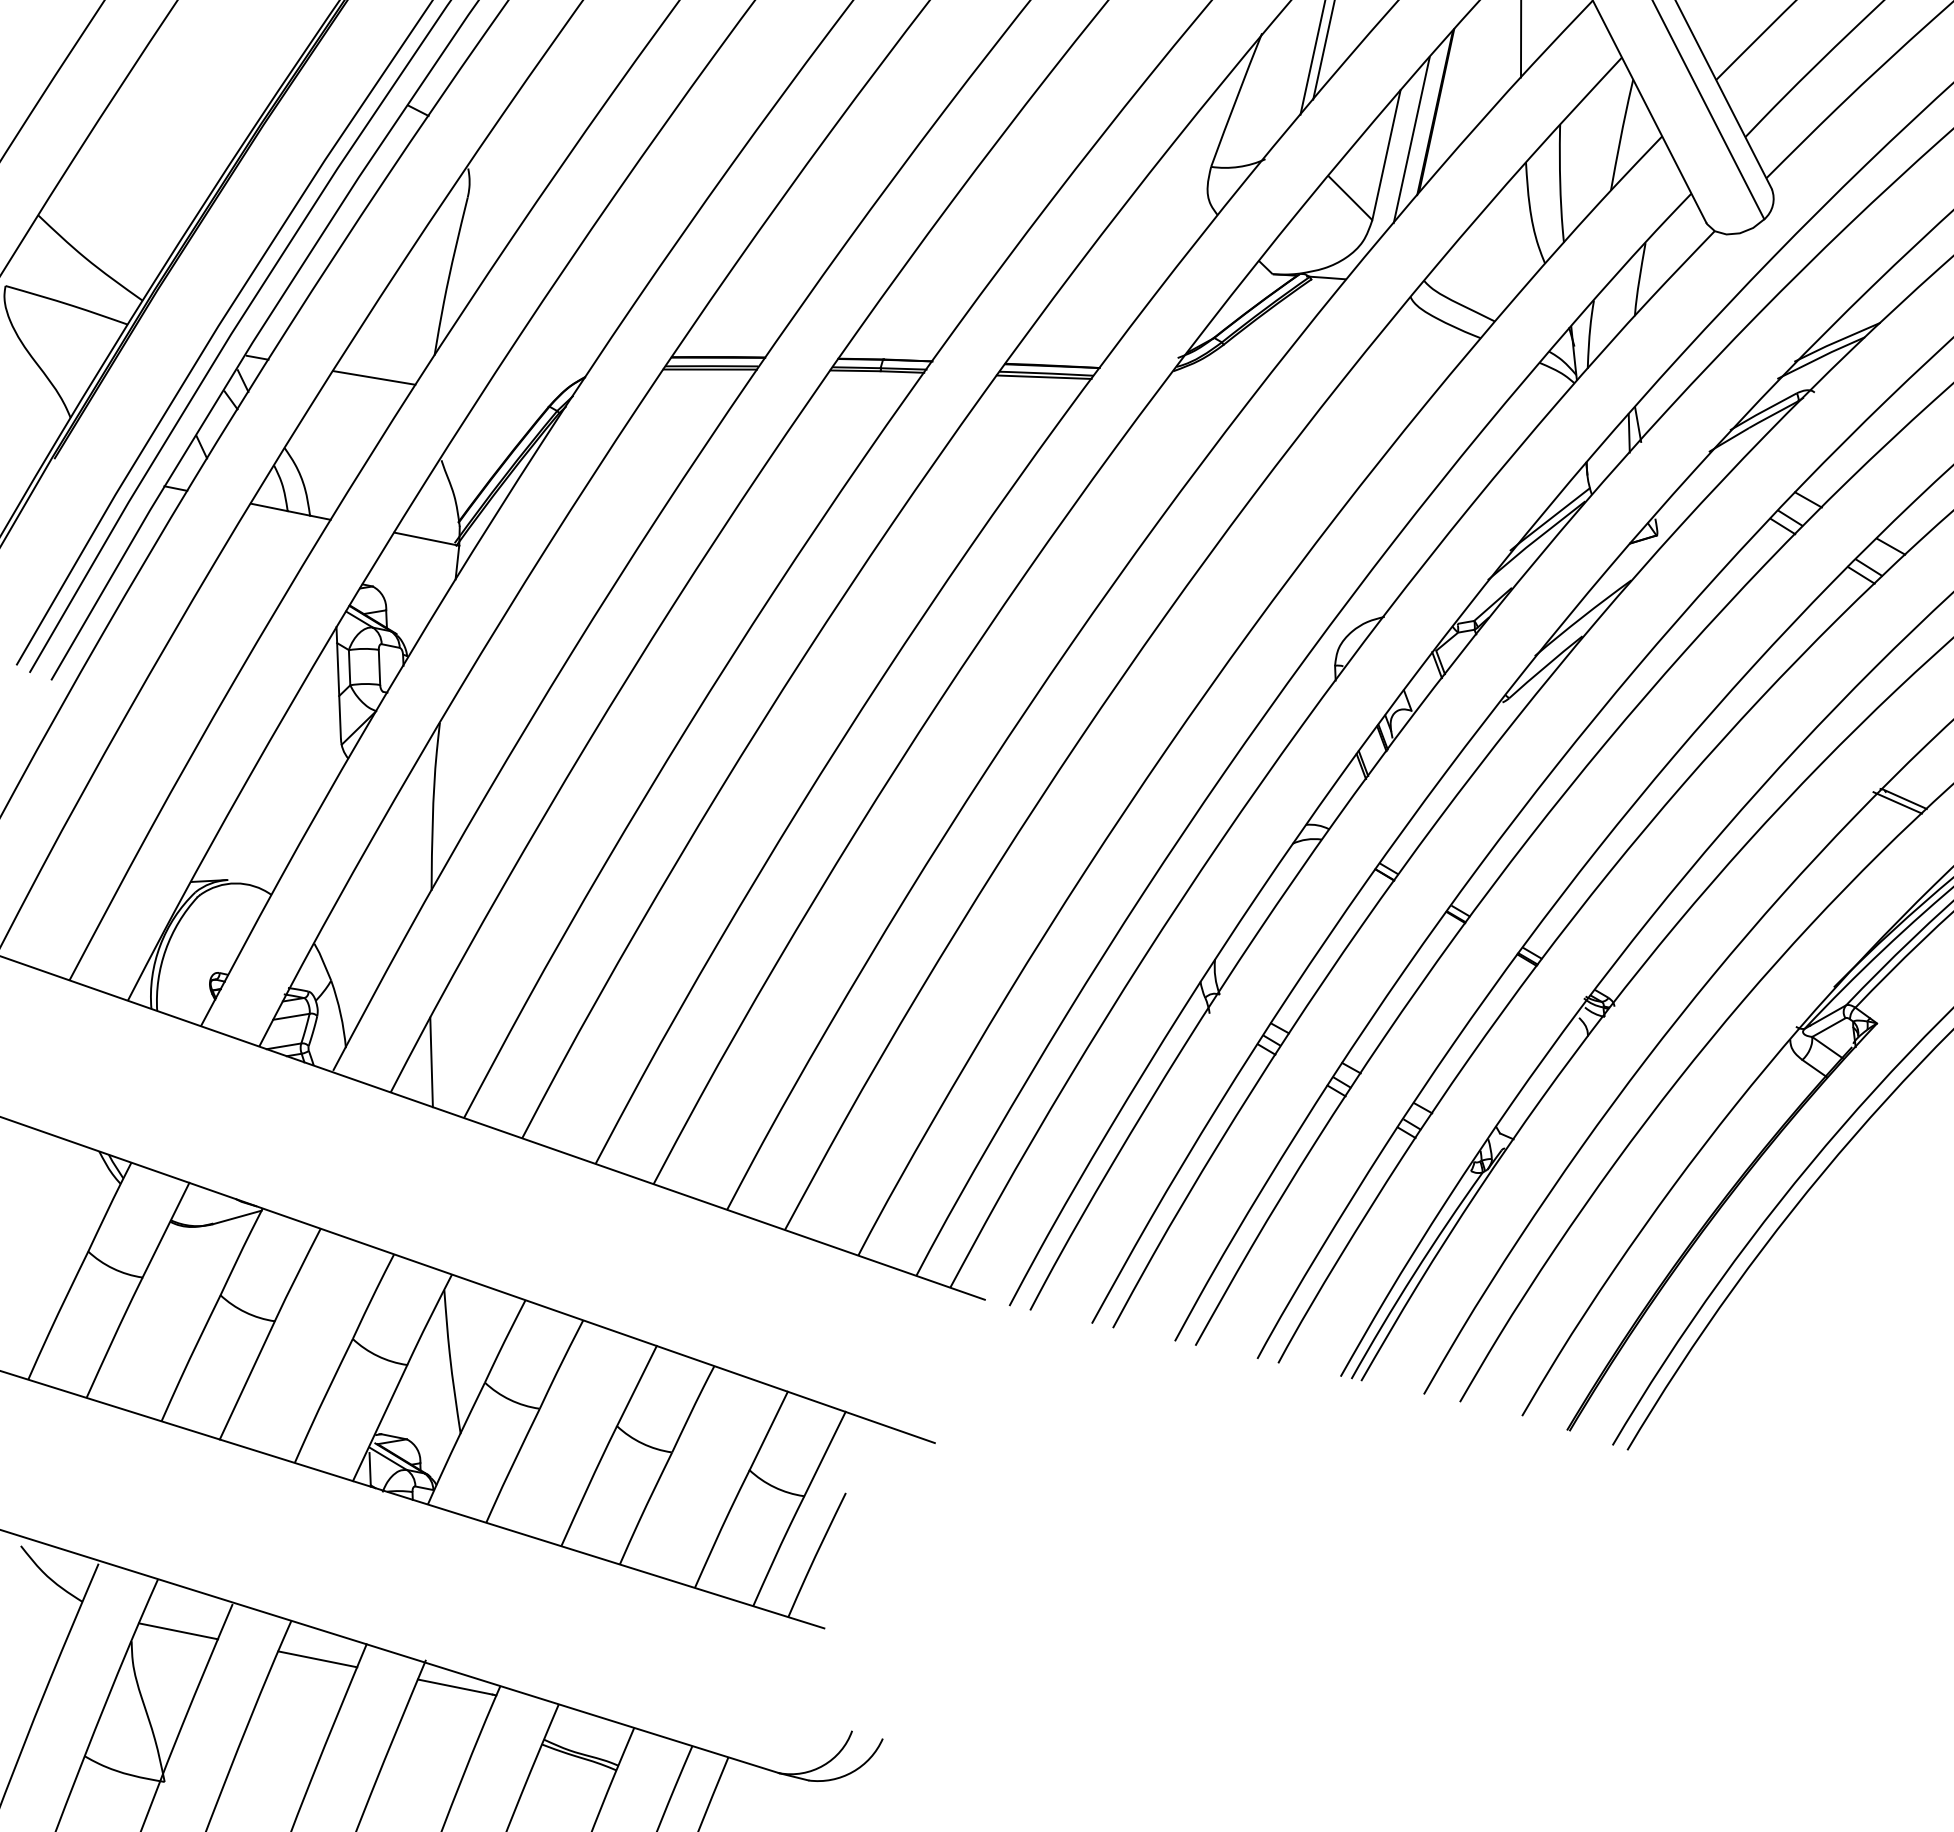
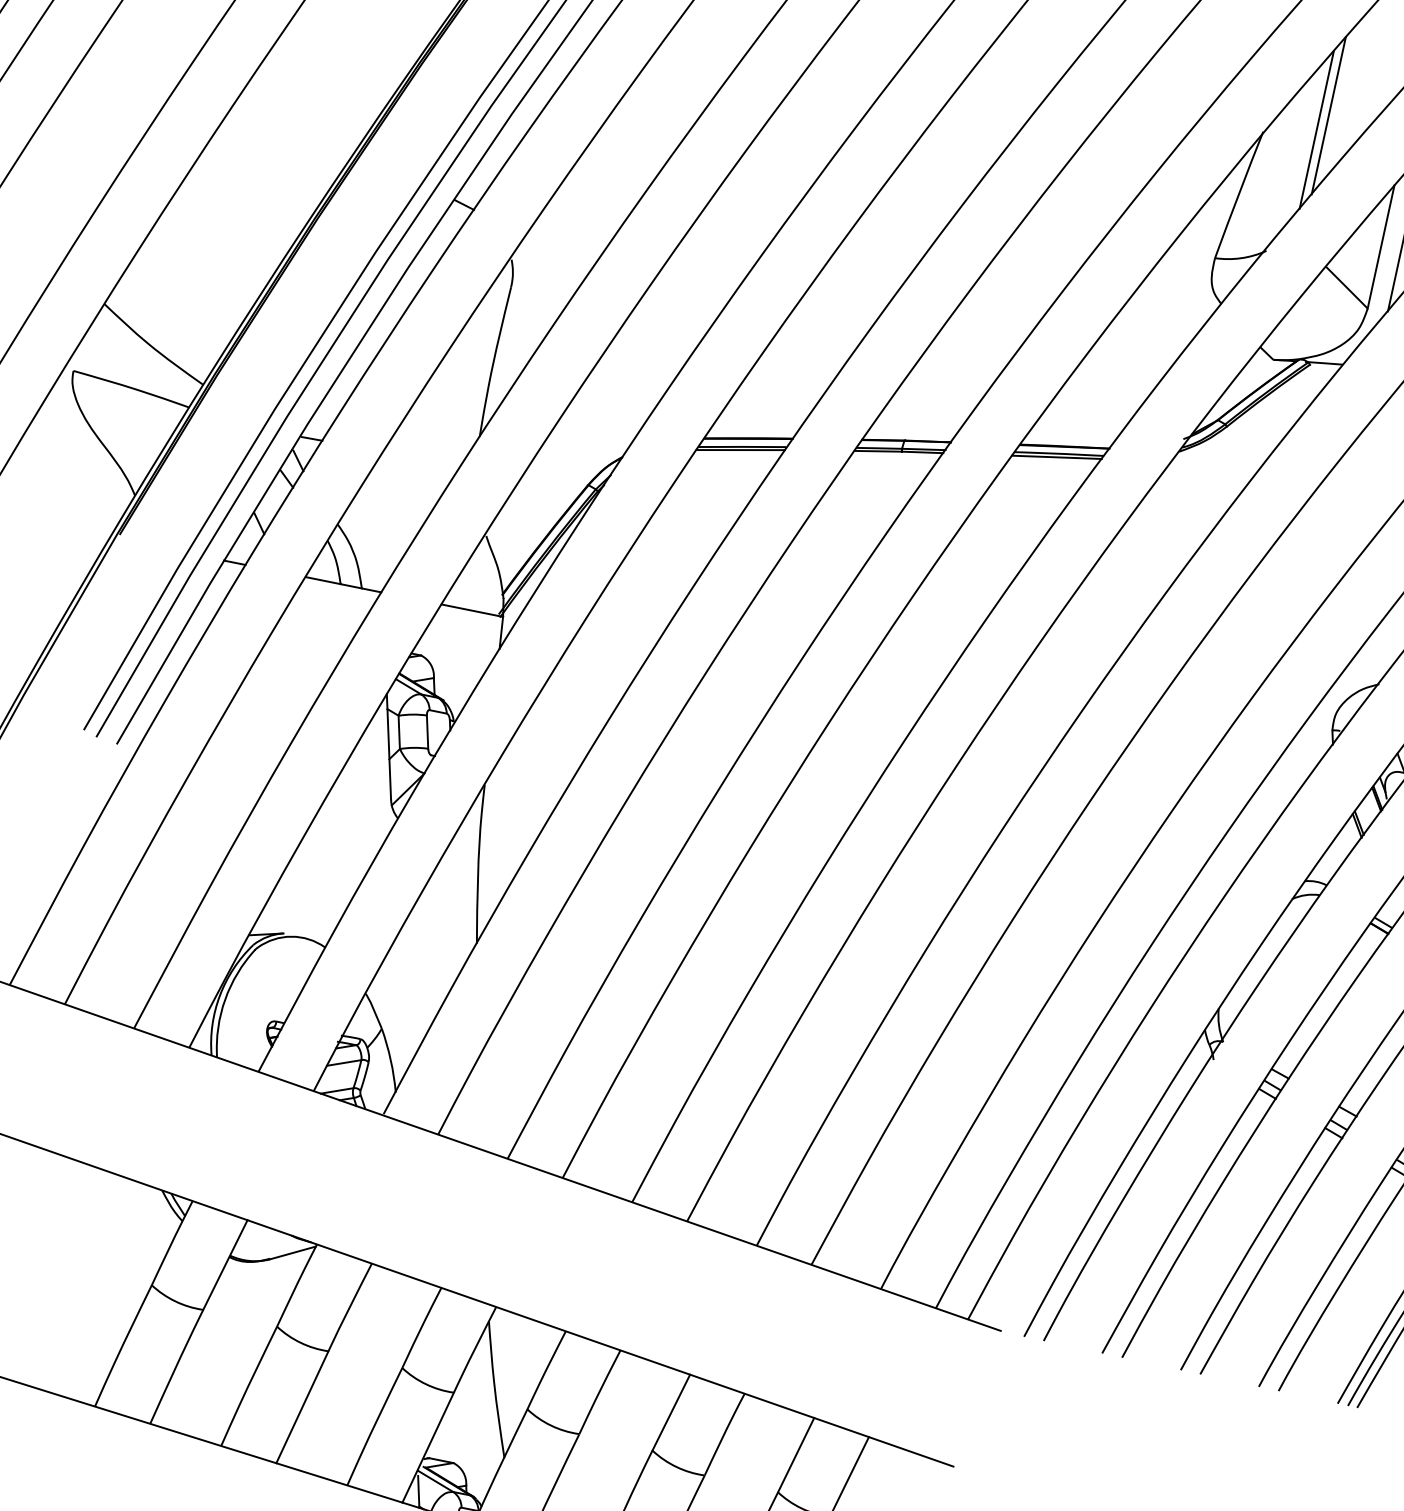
line: (374, 377) -> (422, 457), removed
line: (431, 1062) -> (476, 1106), removed

